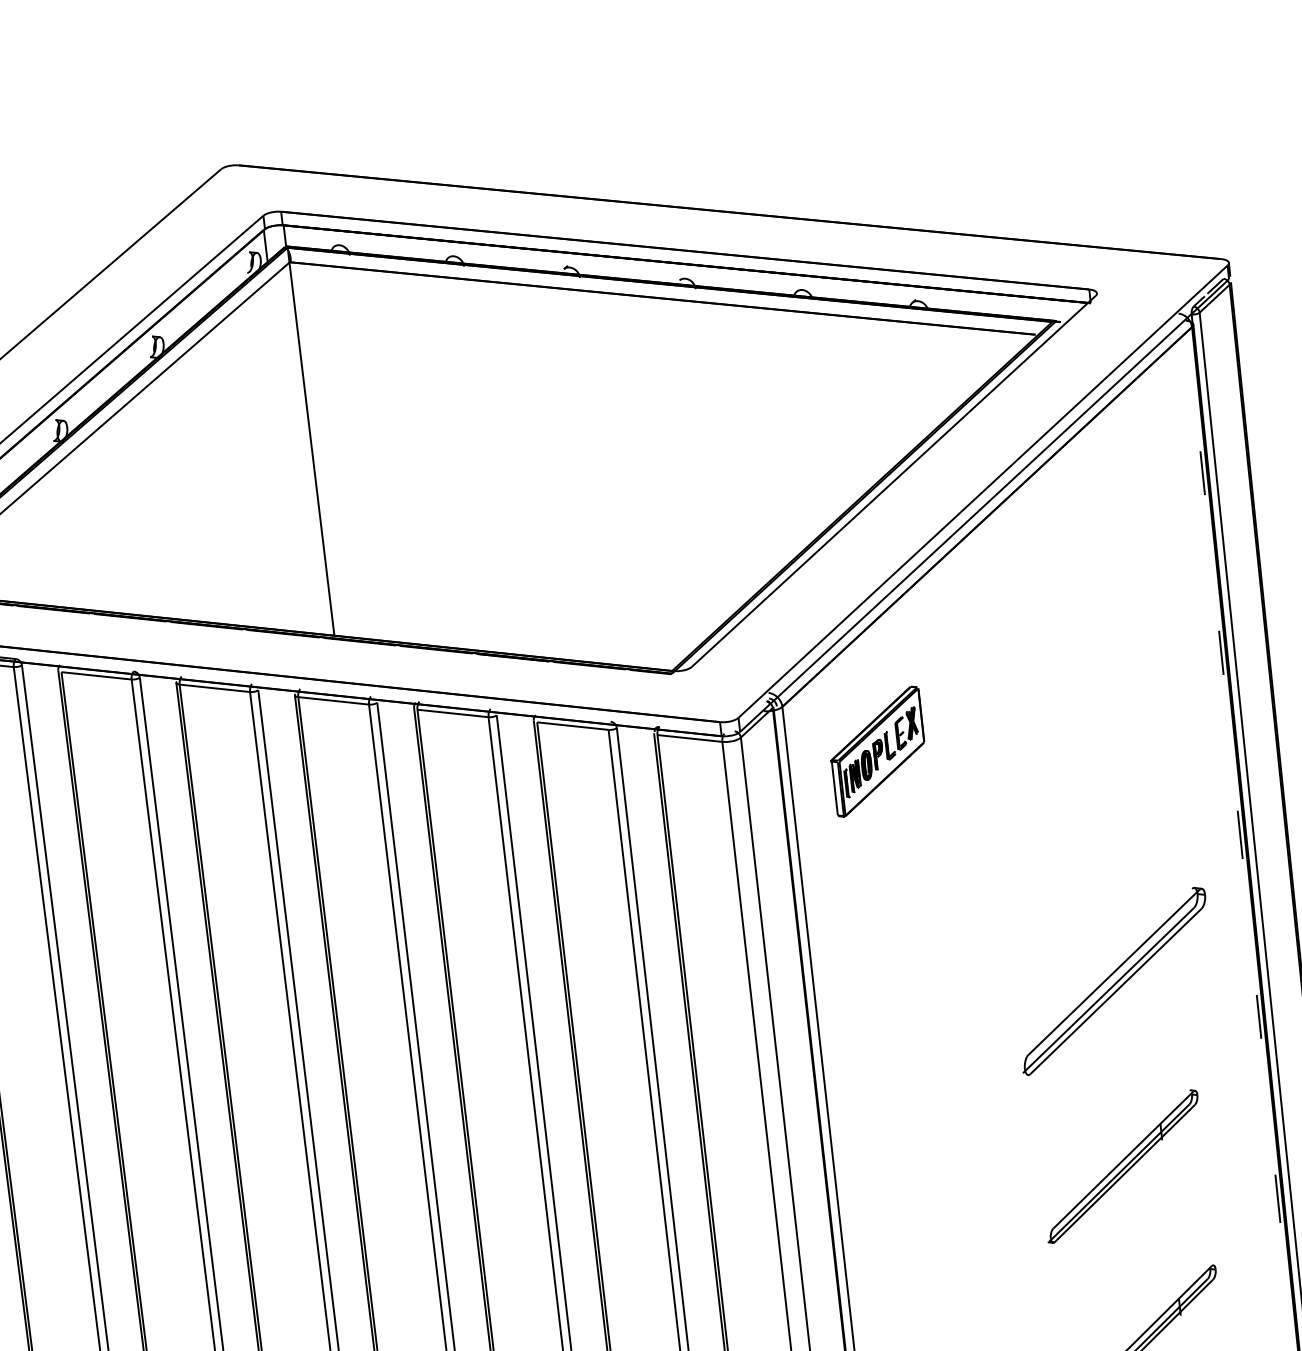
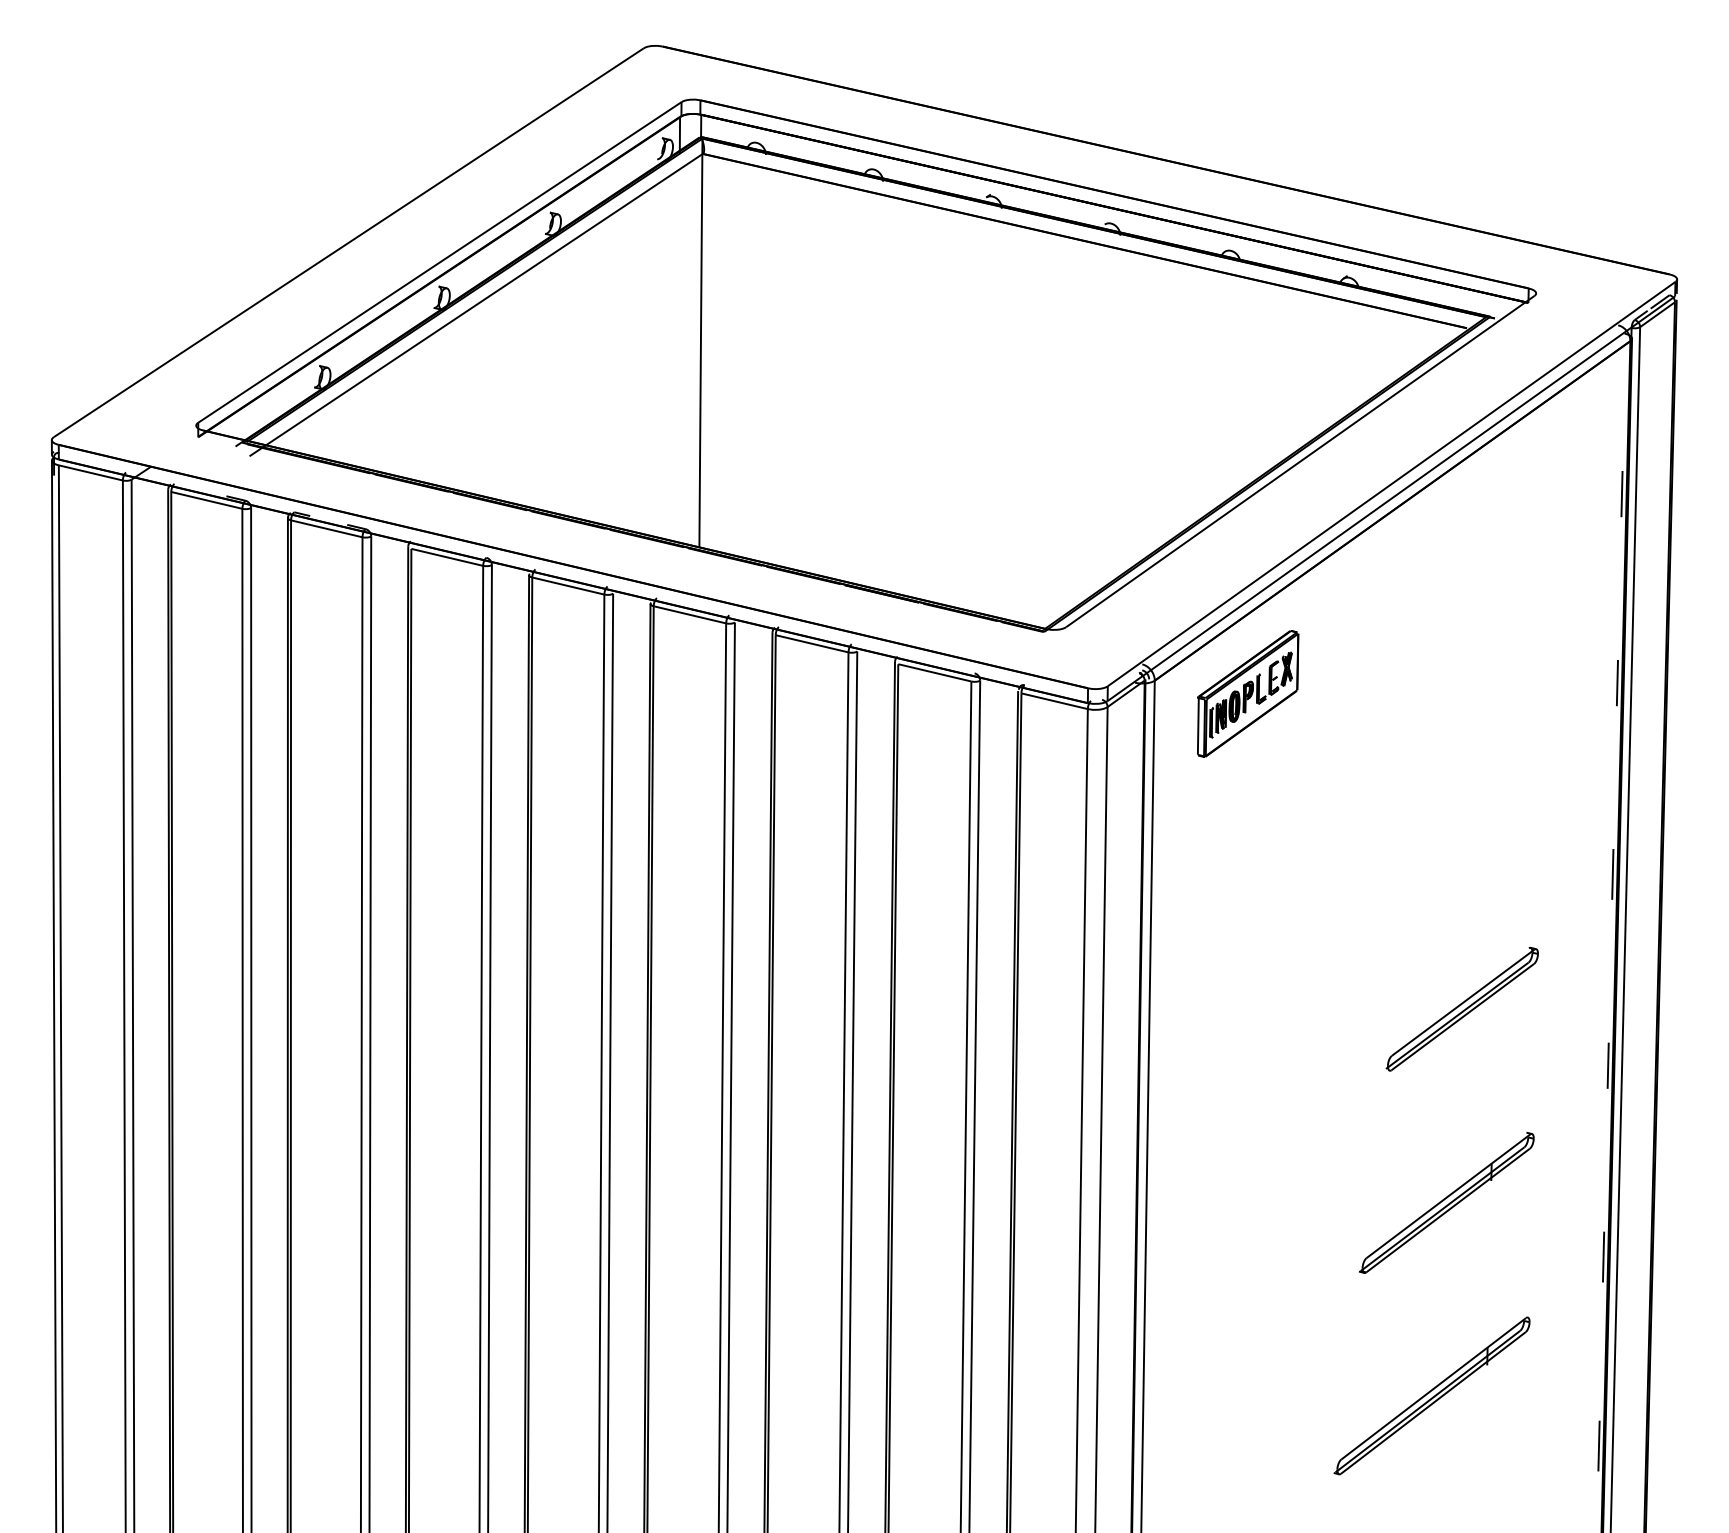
part: (878, 751) -> (1248, 693), moved
part: (1113, 980) -> (1461, 1008), size x0.71

